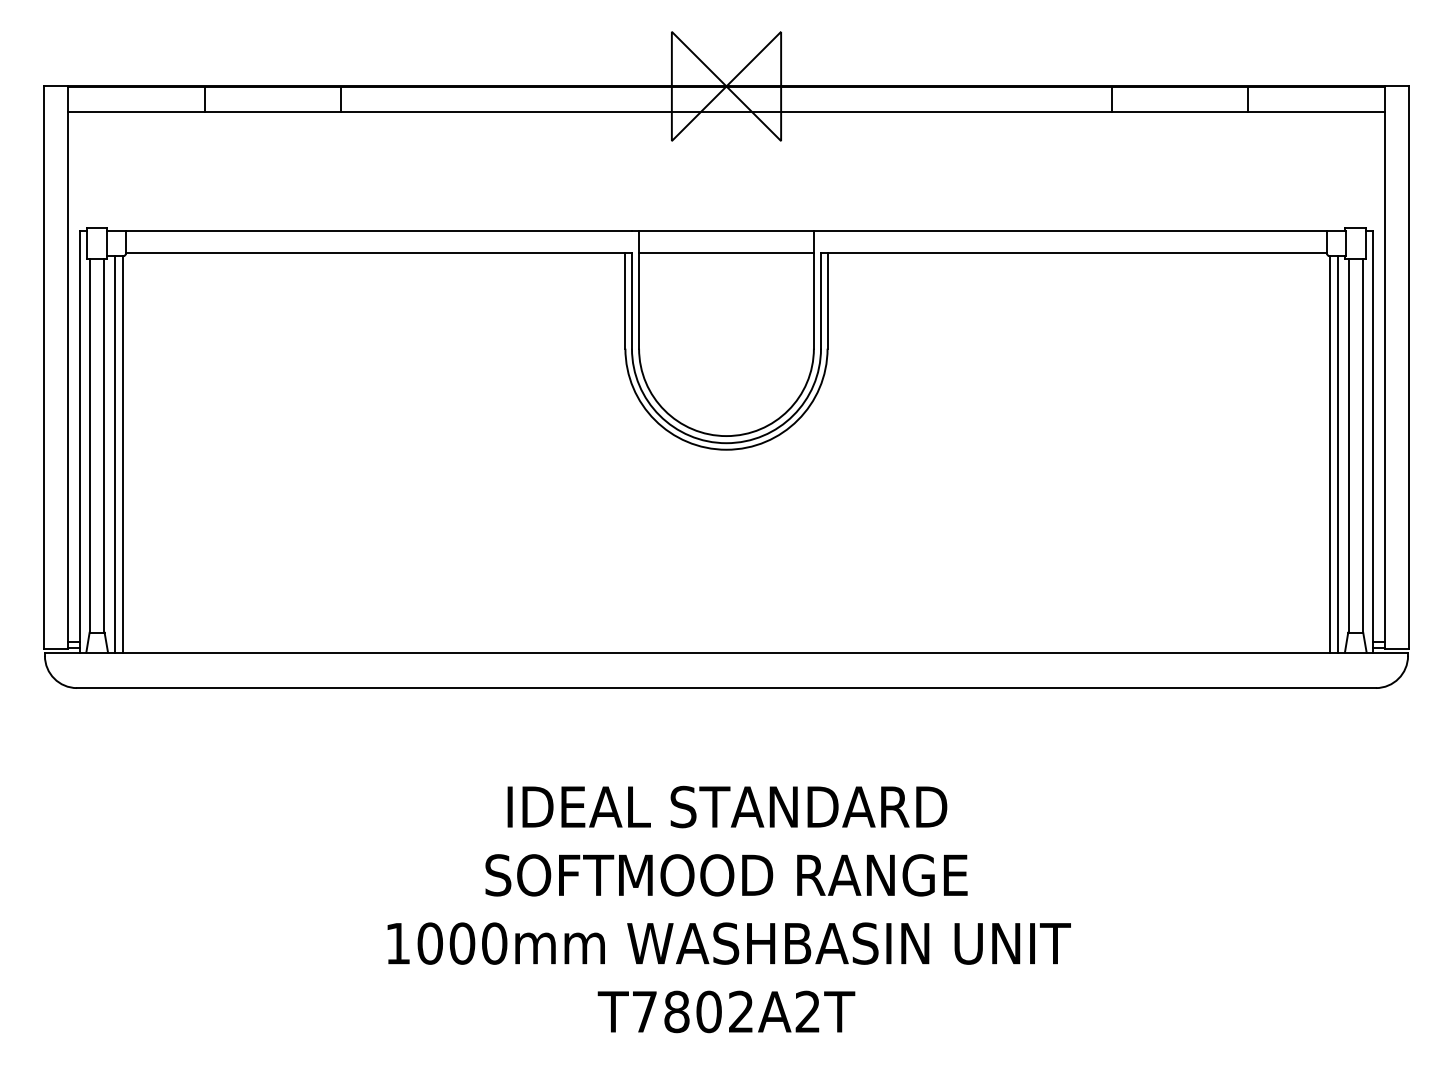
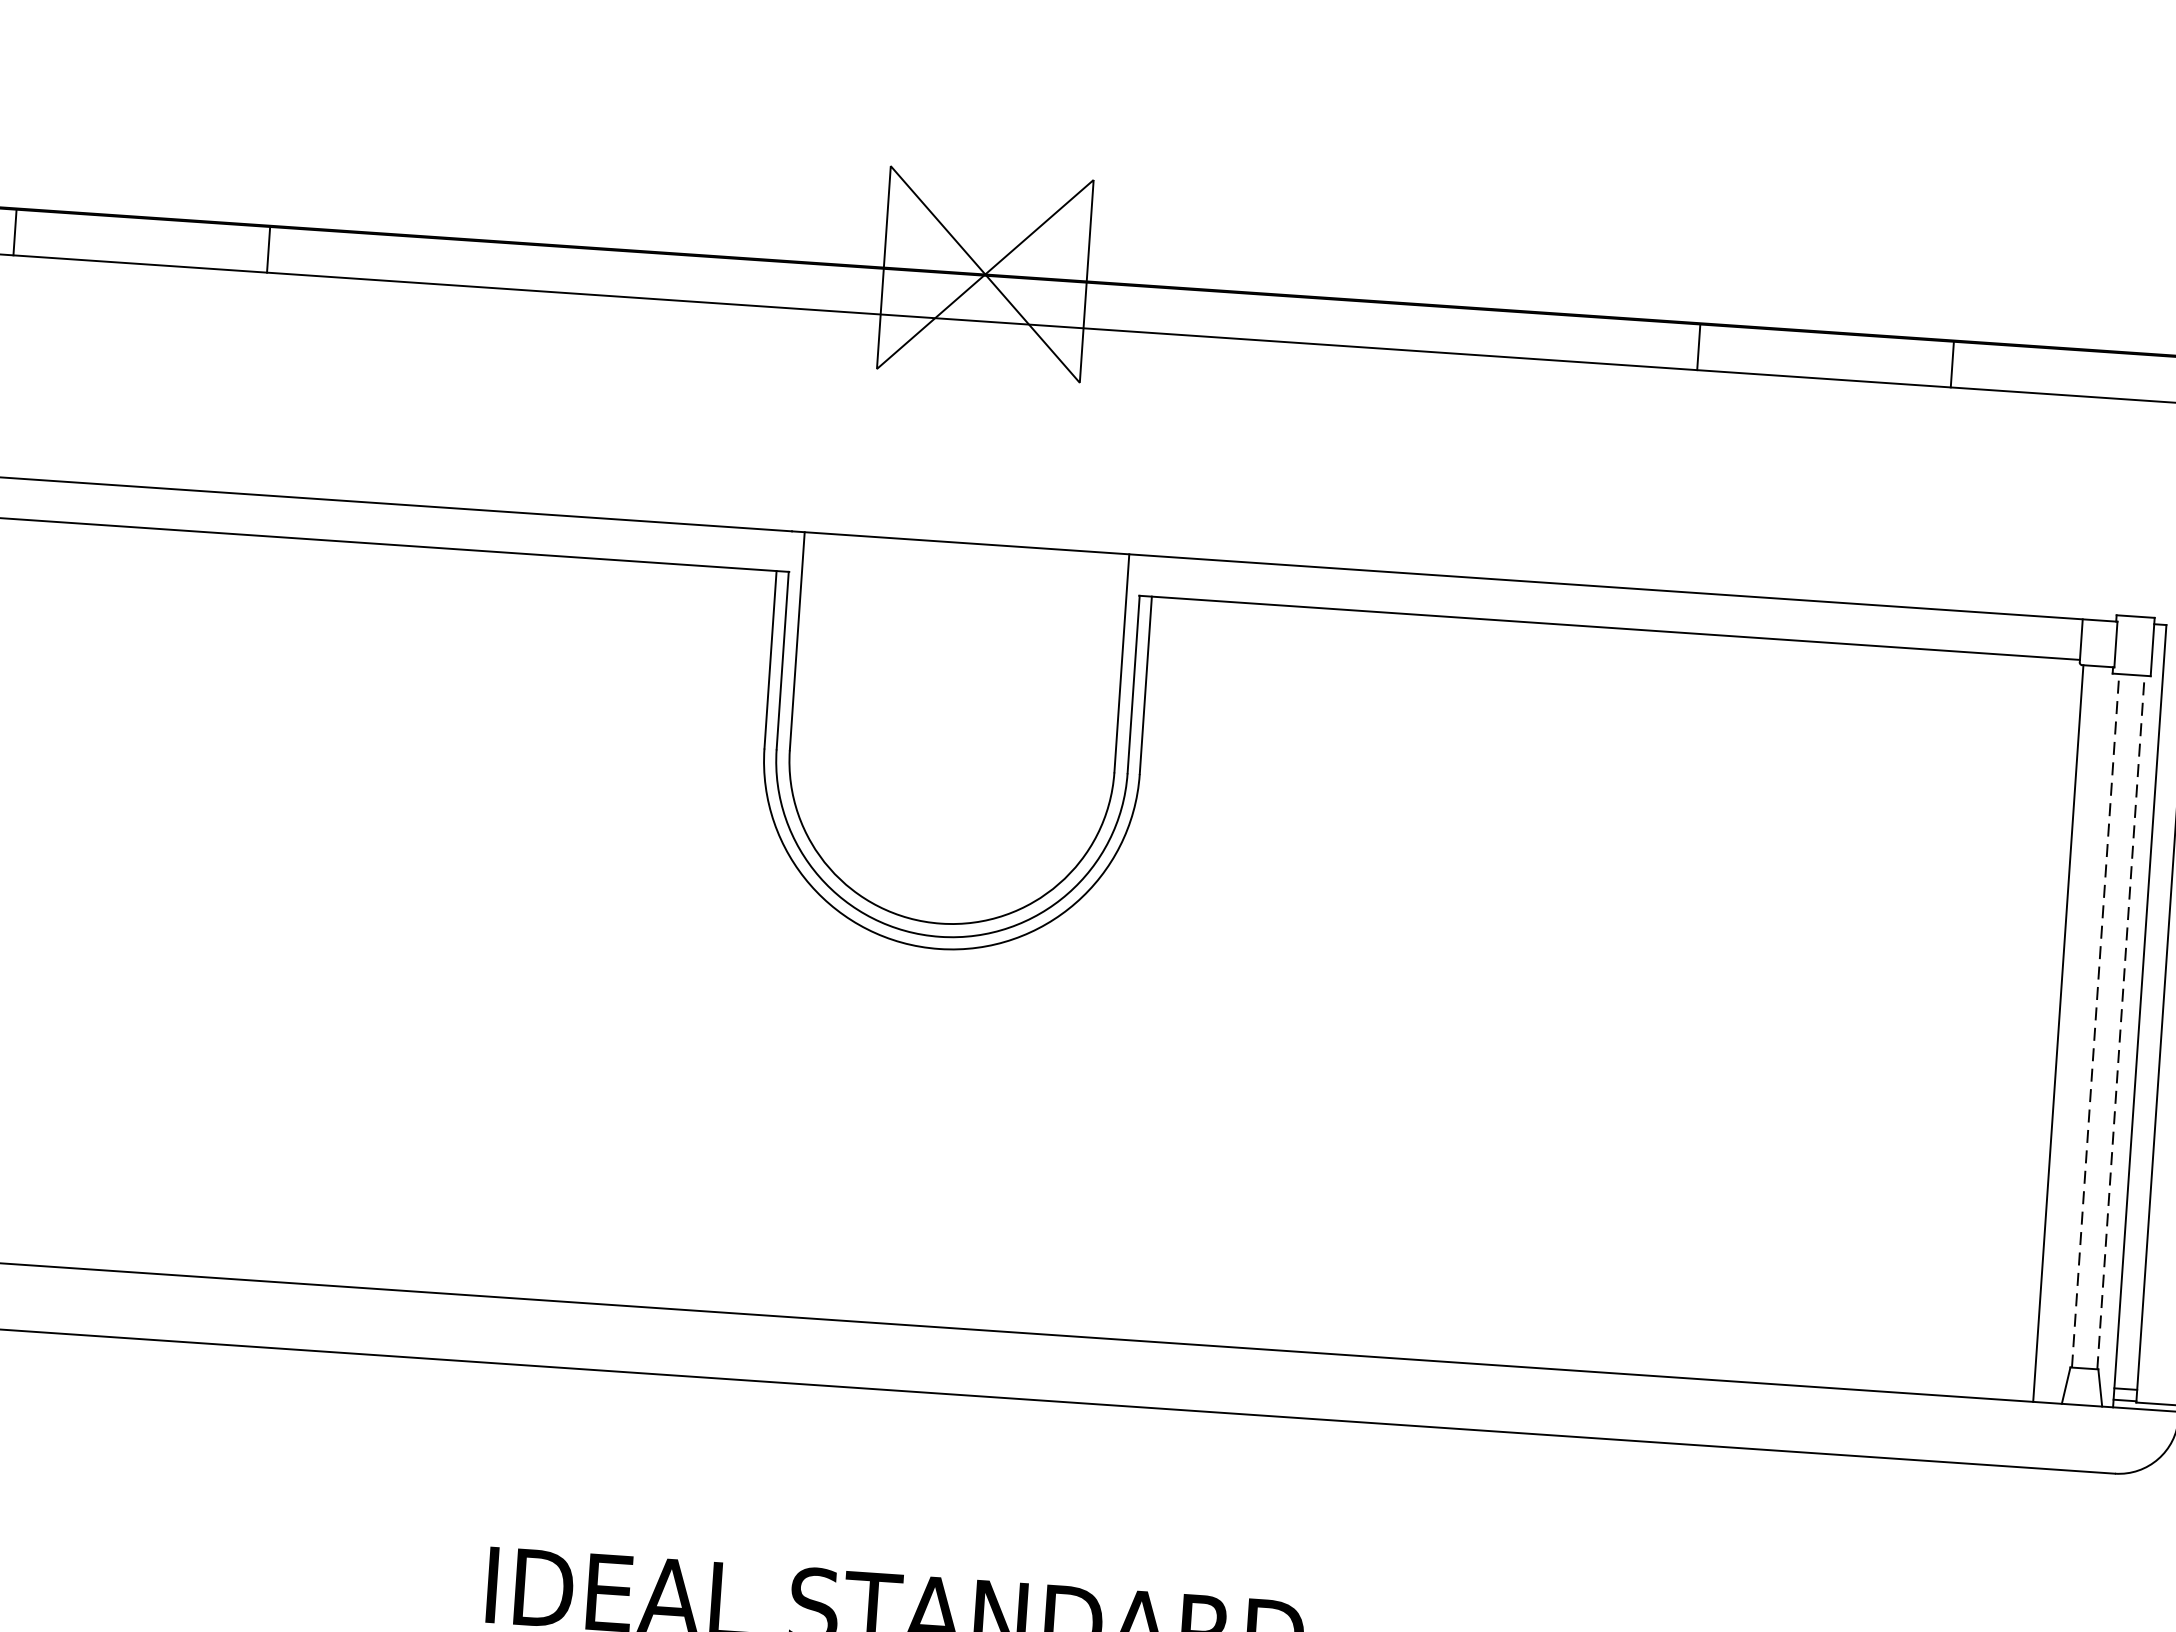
line: (726, 253) -> (964, 584), removed
line: (1349, 446) -> (2096, 1021), solid -> dashed
line: (1362, 446) -> (2120, 1023), solid -> dashed
line: (1337, 453) -> (2073, 1033), removed

